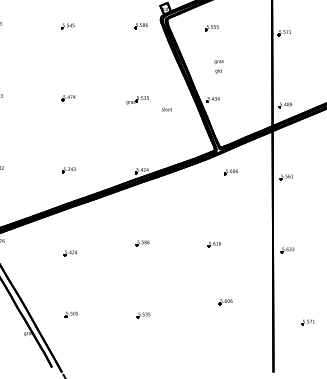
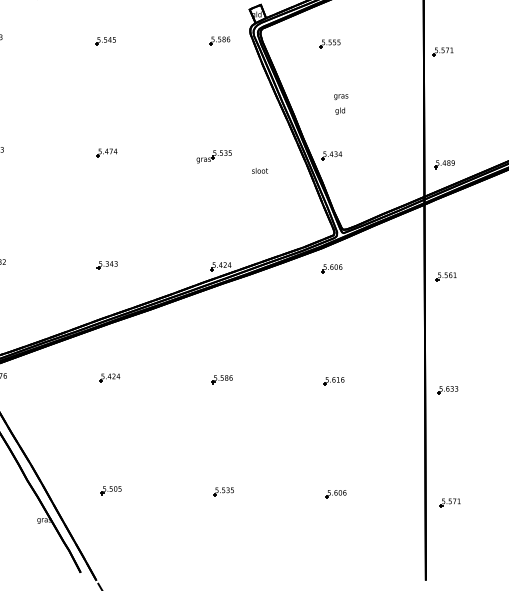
part: (230, 172) -> (330, 269), moved
part: (70, 253) -> (109, 378), moved
part: (225, 302) -> (335, 494), moved
part: (307, 322) -> (449, 502), moved

